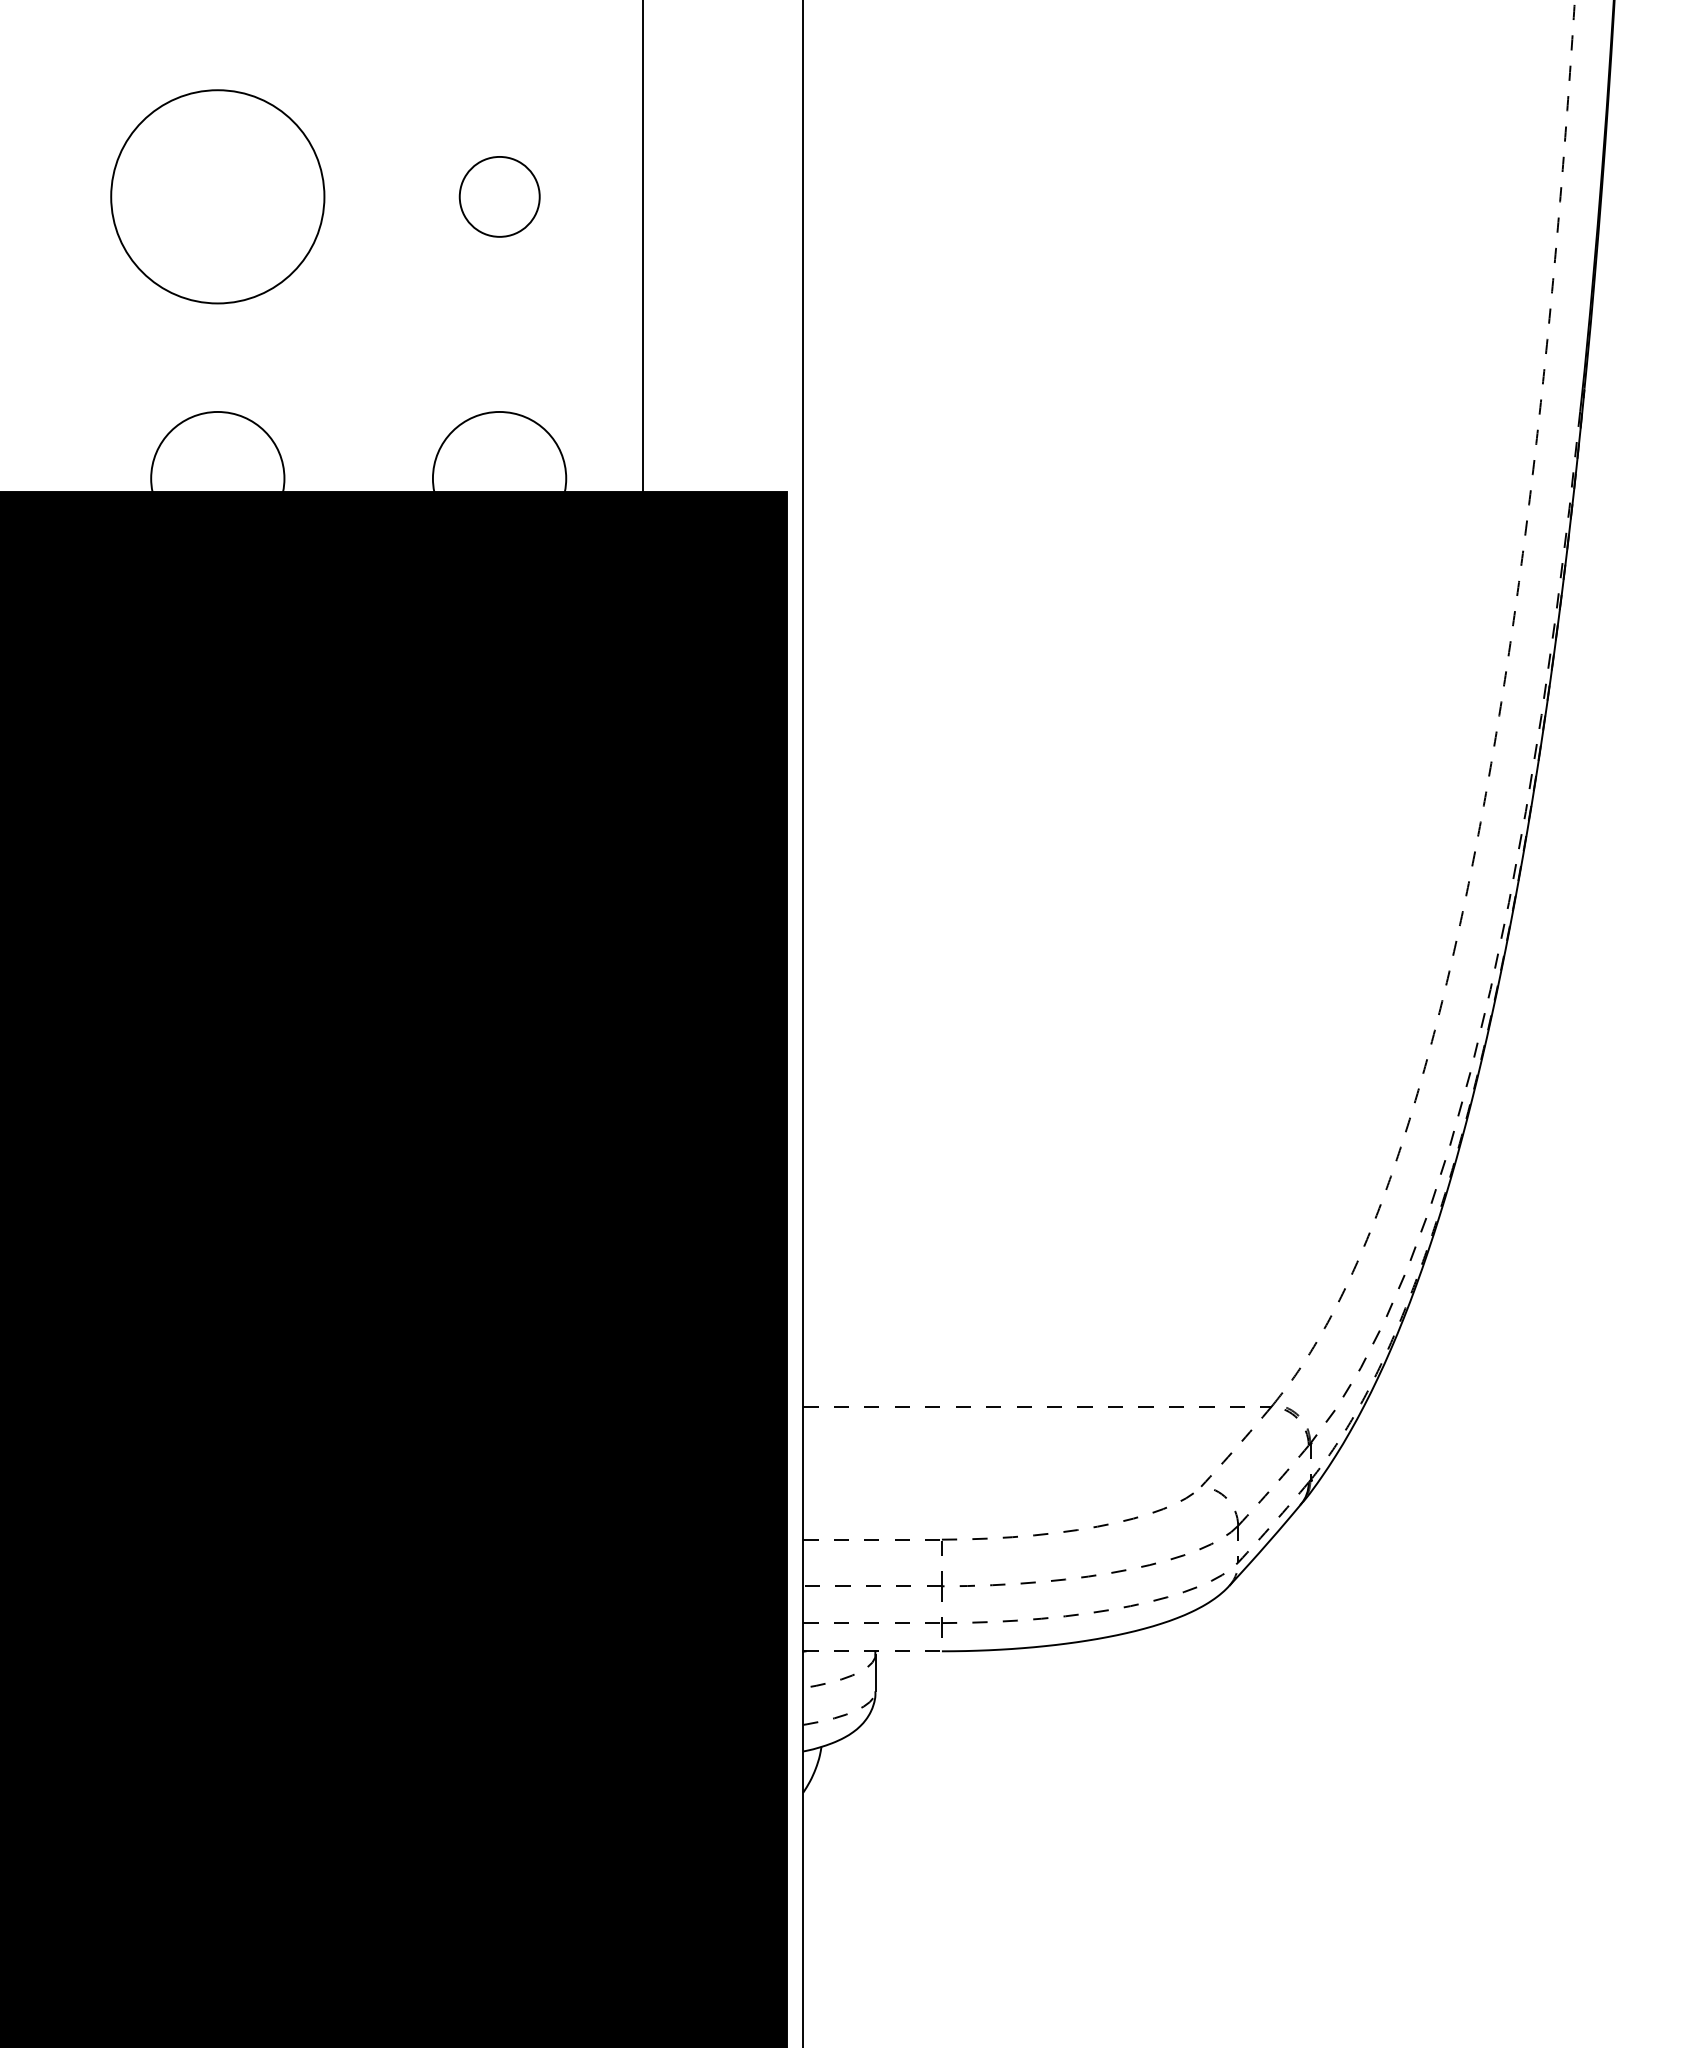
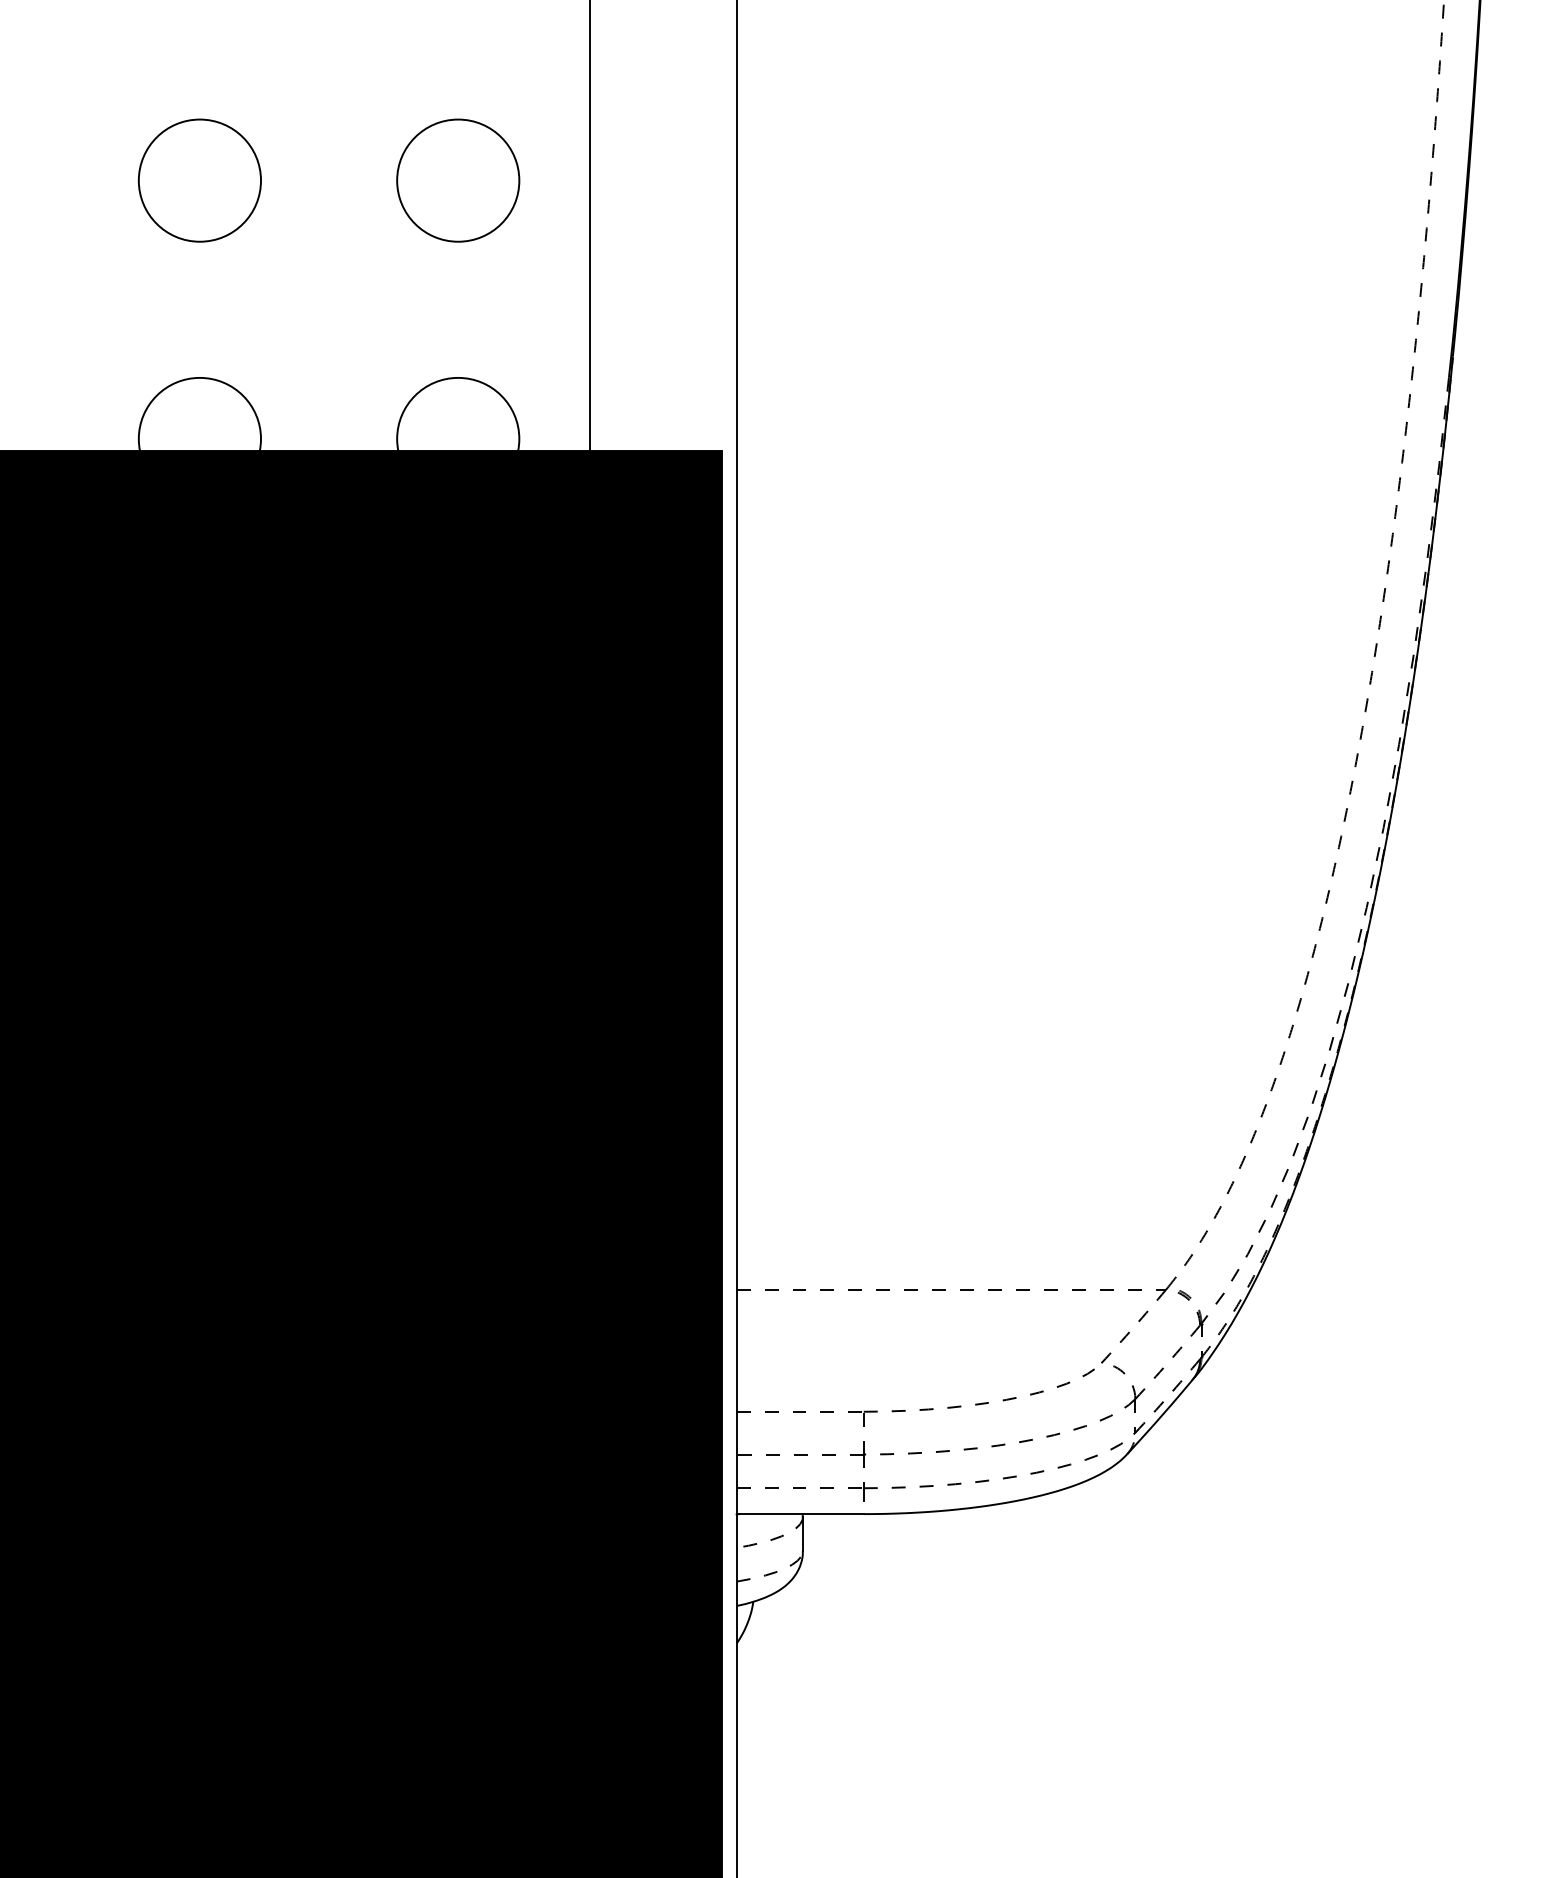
circle: (217, 196) -> (199, 180), size x0.62
circle: (499, 196) -> (458, 180), size x1.67
line: (873, 1651) -> (801, 1514), dashed -> solid

